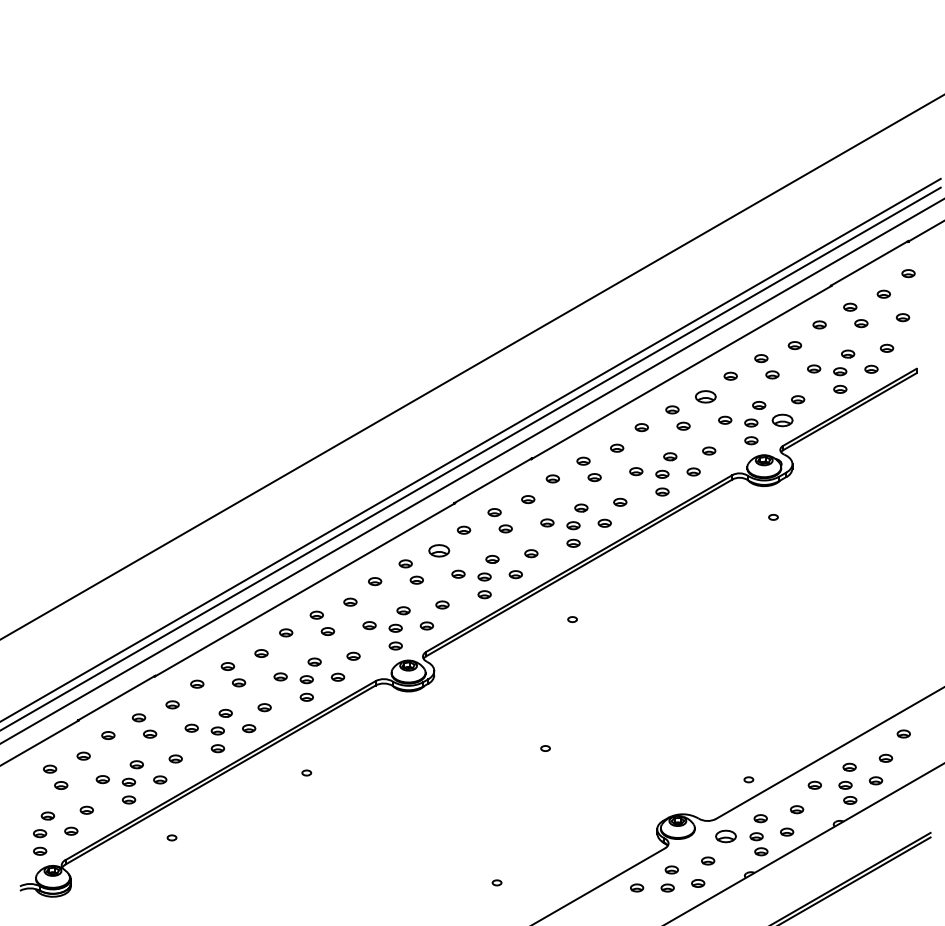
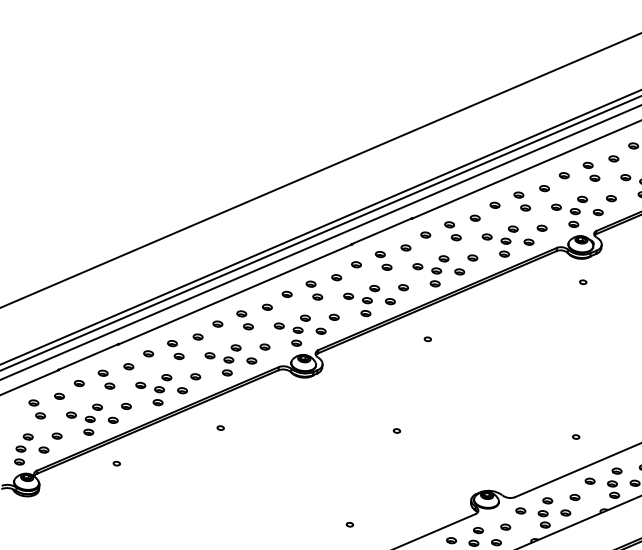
part: (706, 396) -> (544, 188), size x0.62
part: (782, 420) -> (598, 212), size x0.62
part: (439, 550) -> (336, 277), size x0.62
part: (748, 779) -> (575, 436), moved
part: (725, 836) -> (520, 510), size x0.62

